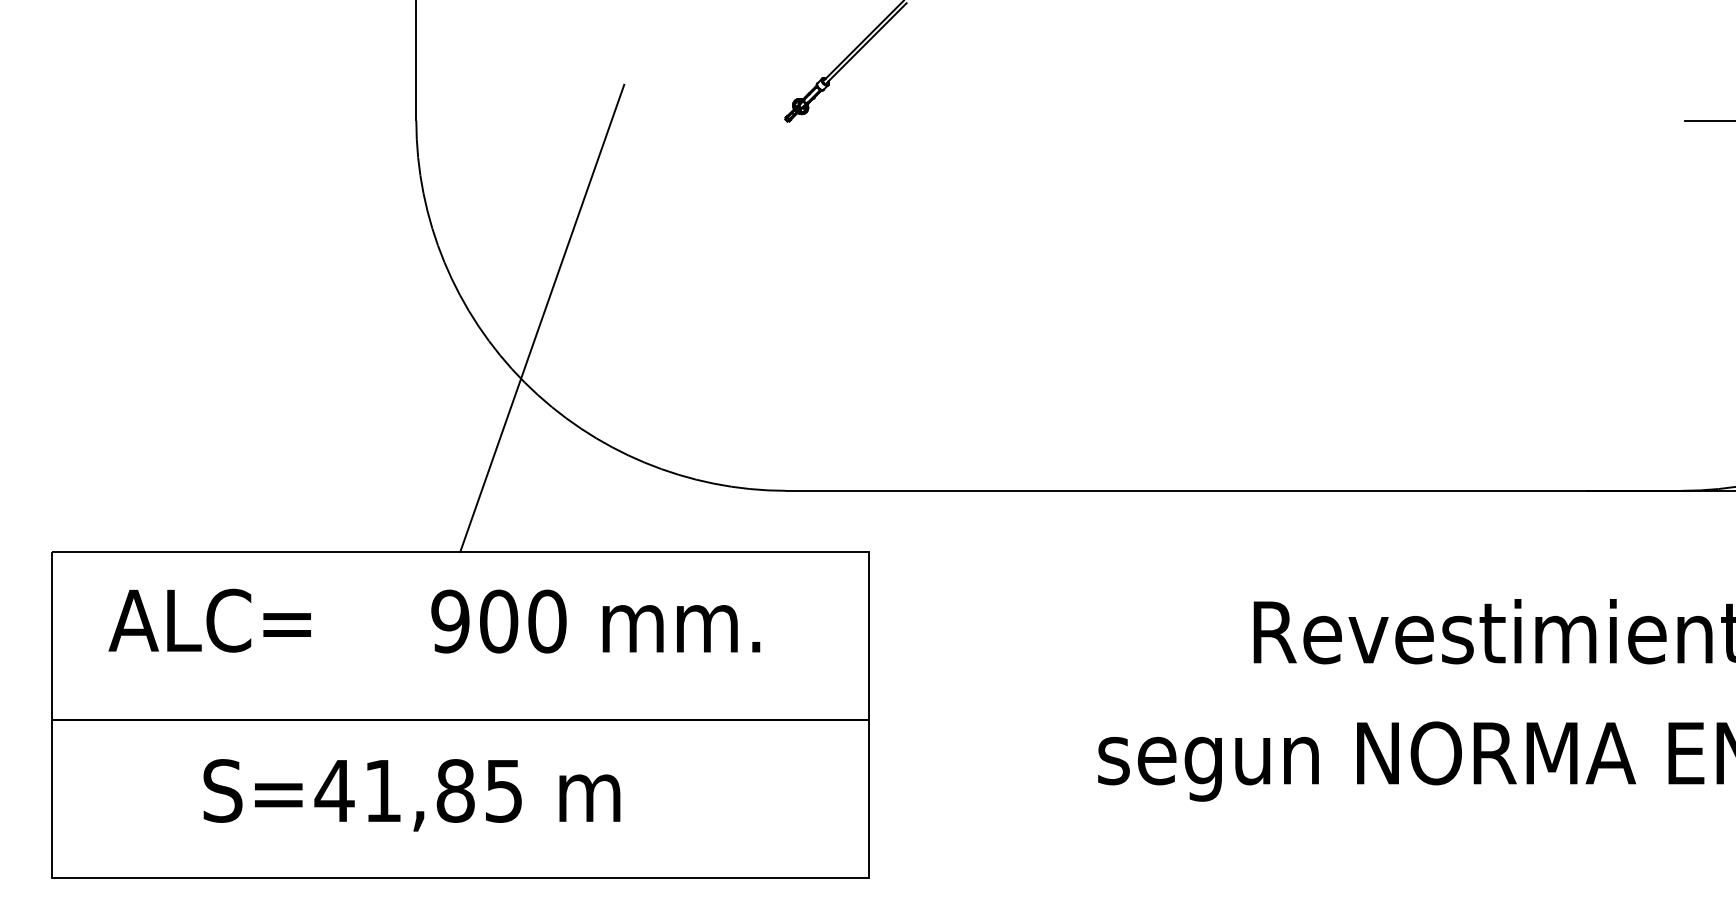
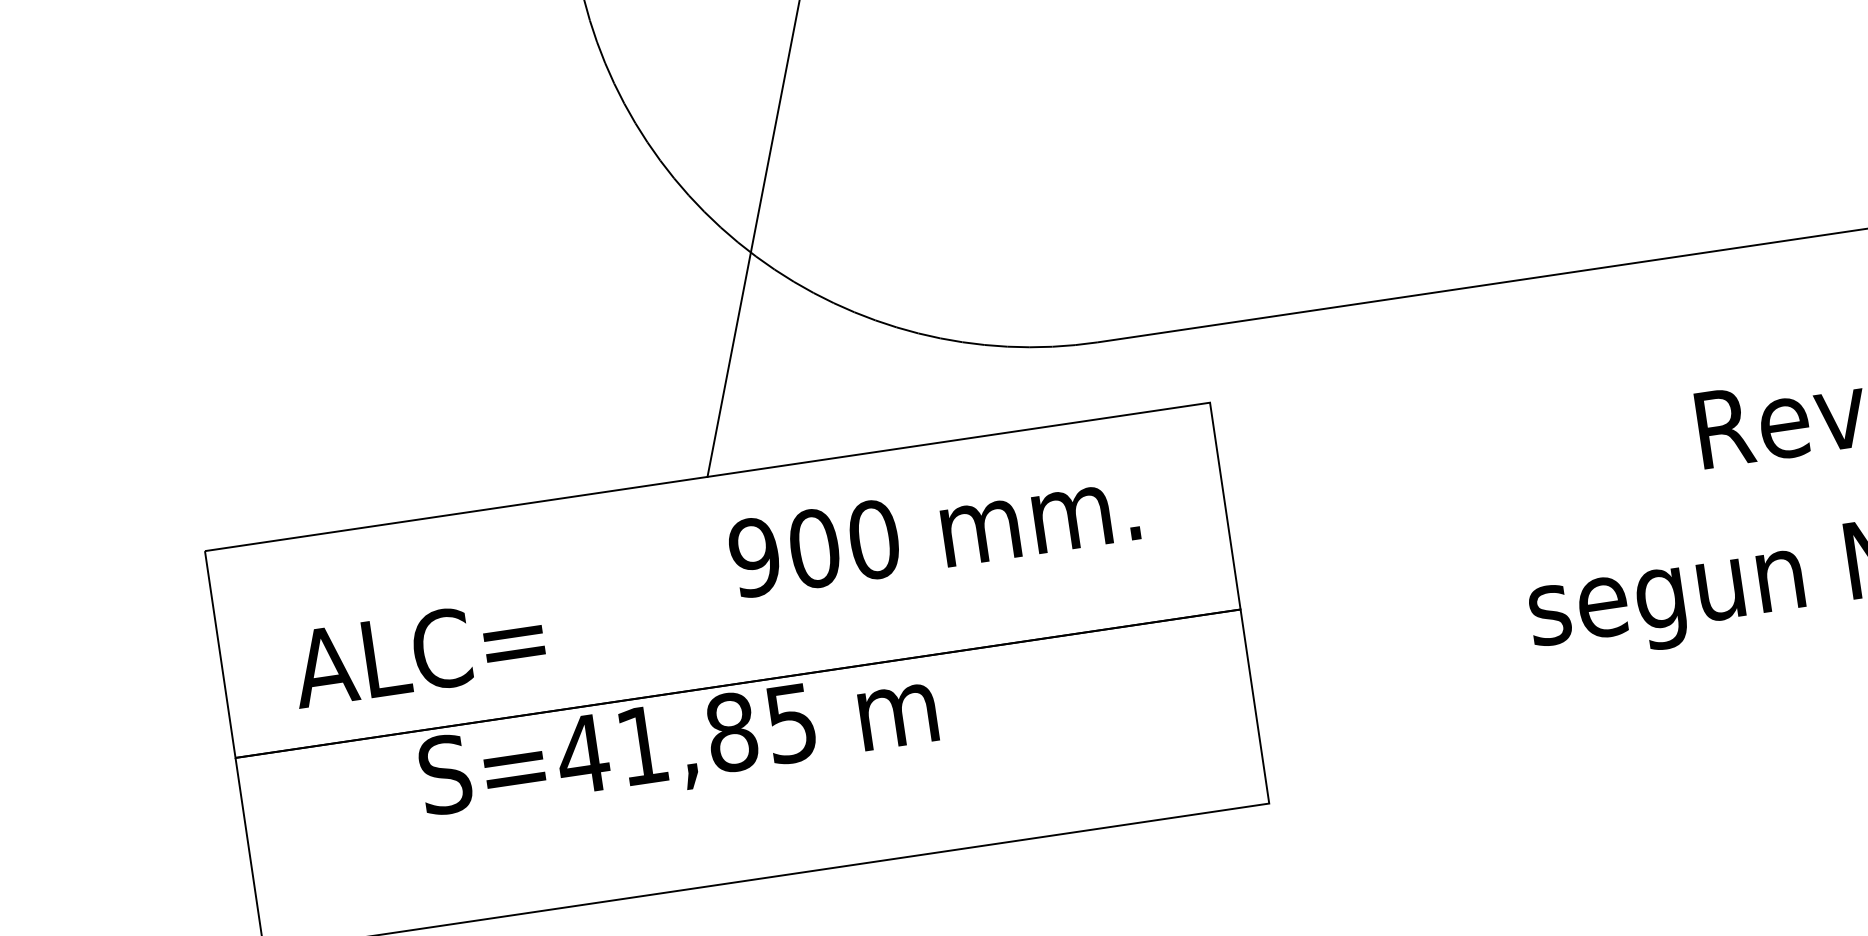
text: (209, 620) -> (417, 652), moved
text: (595, 621) -> (933, 530), moved
text: (411, 795) -> (678, 746), moved

